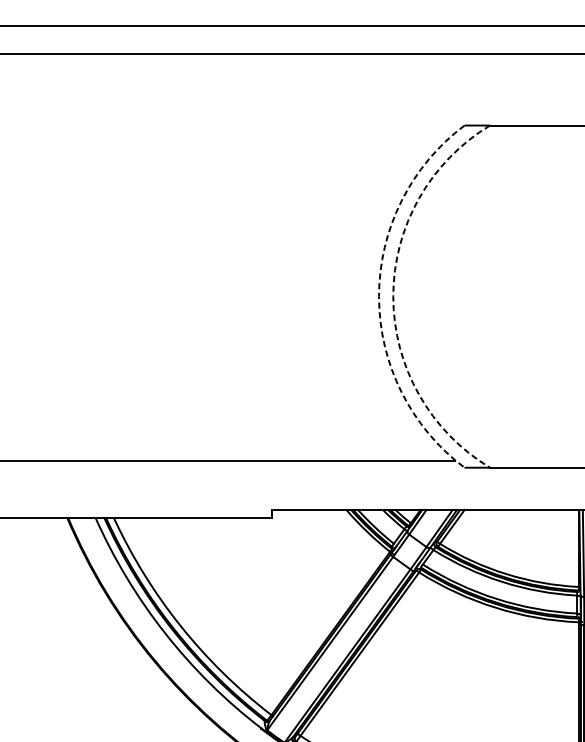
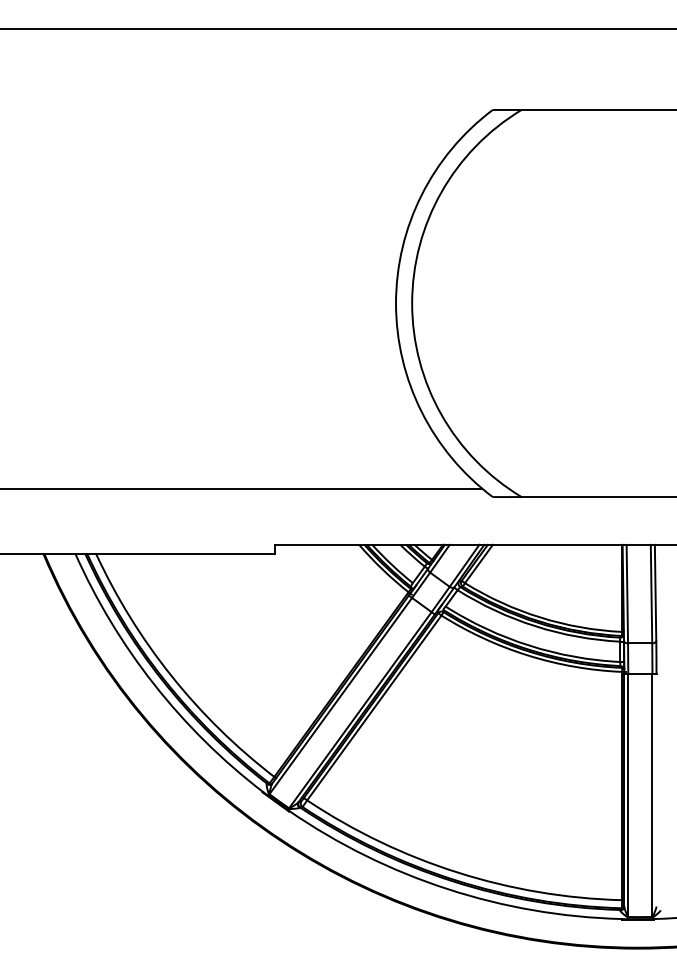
arc: (379, 296) -> (396, 303), dashed -> solid
arc: (393, 296) -> (412, 303), dashed -> solid

